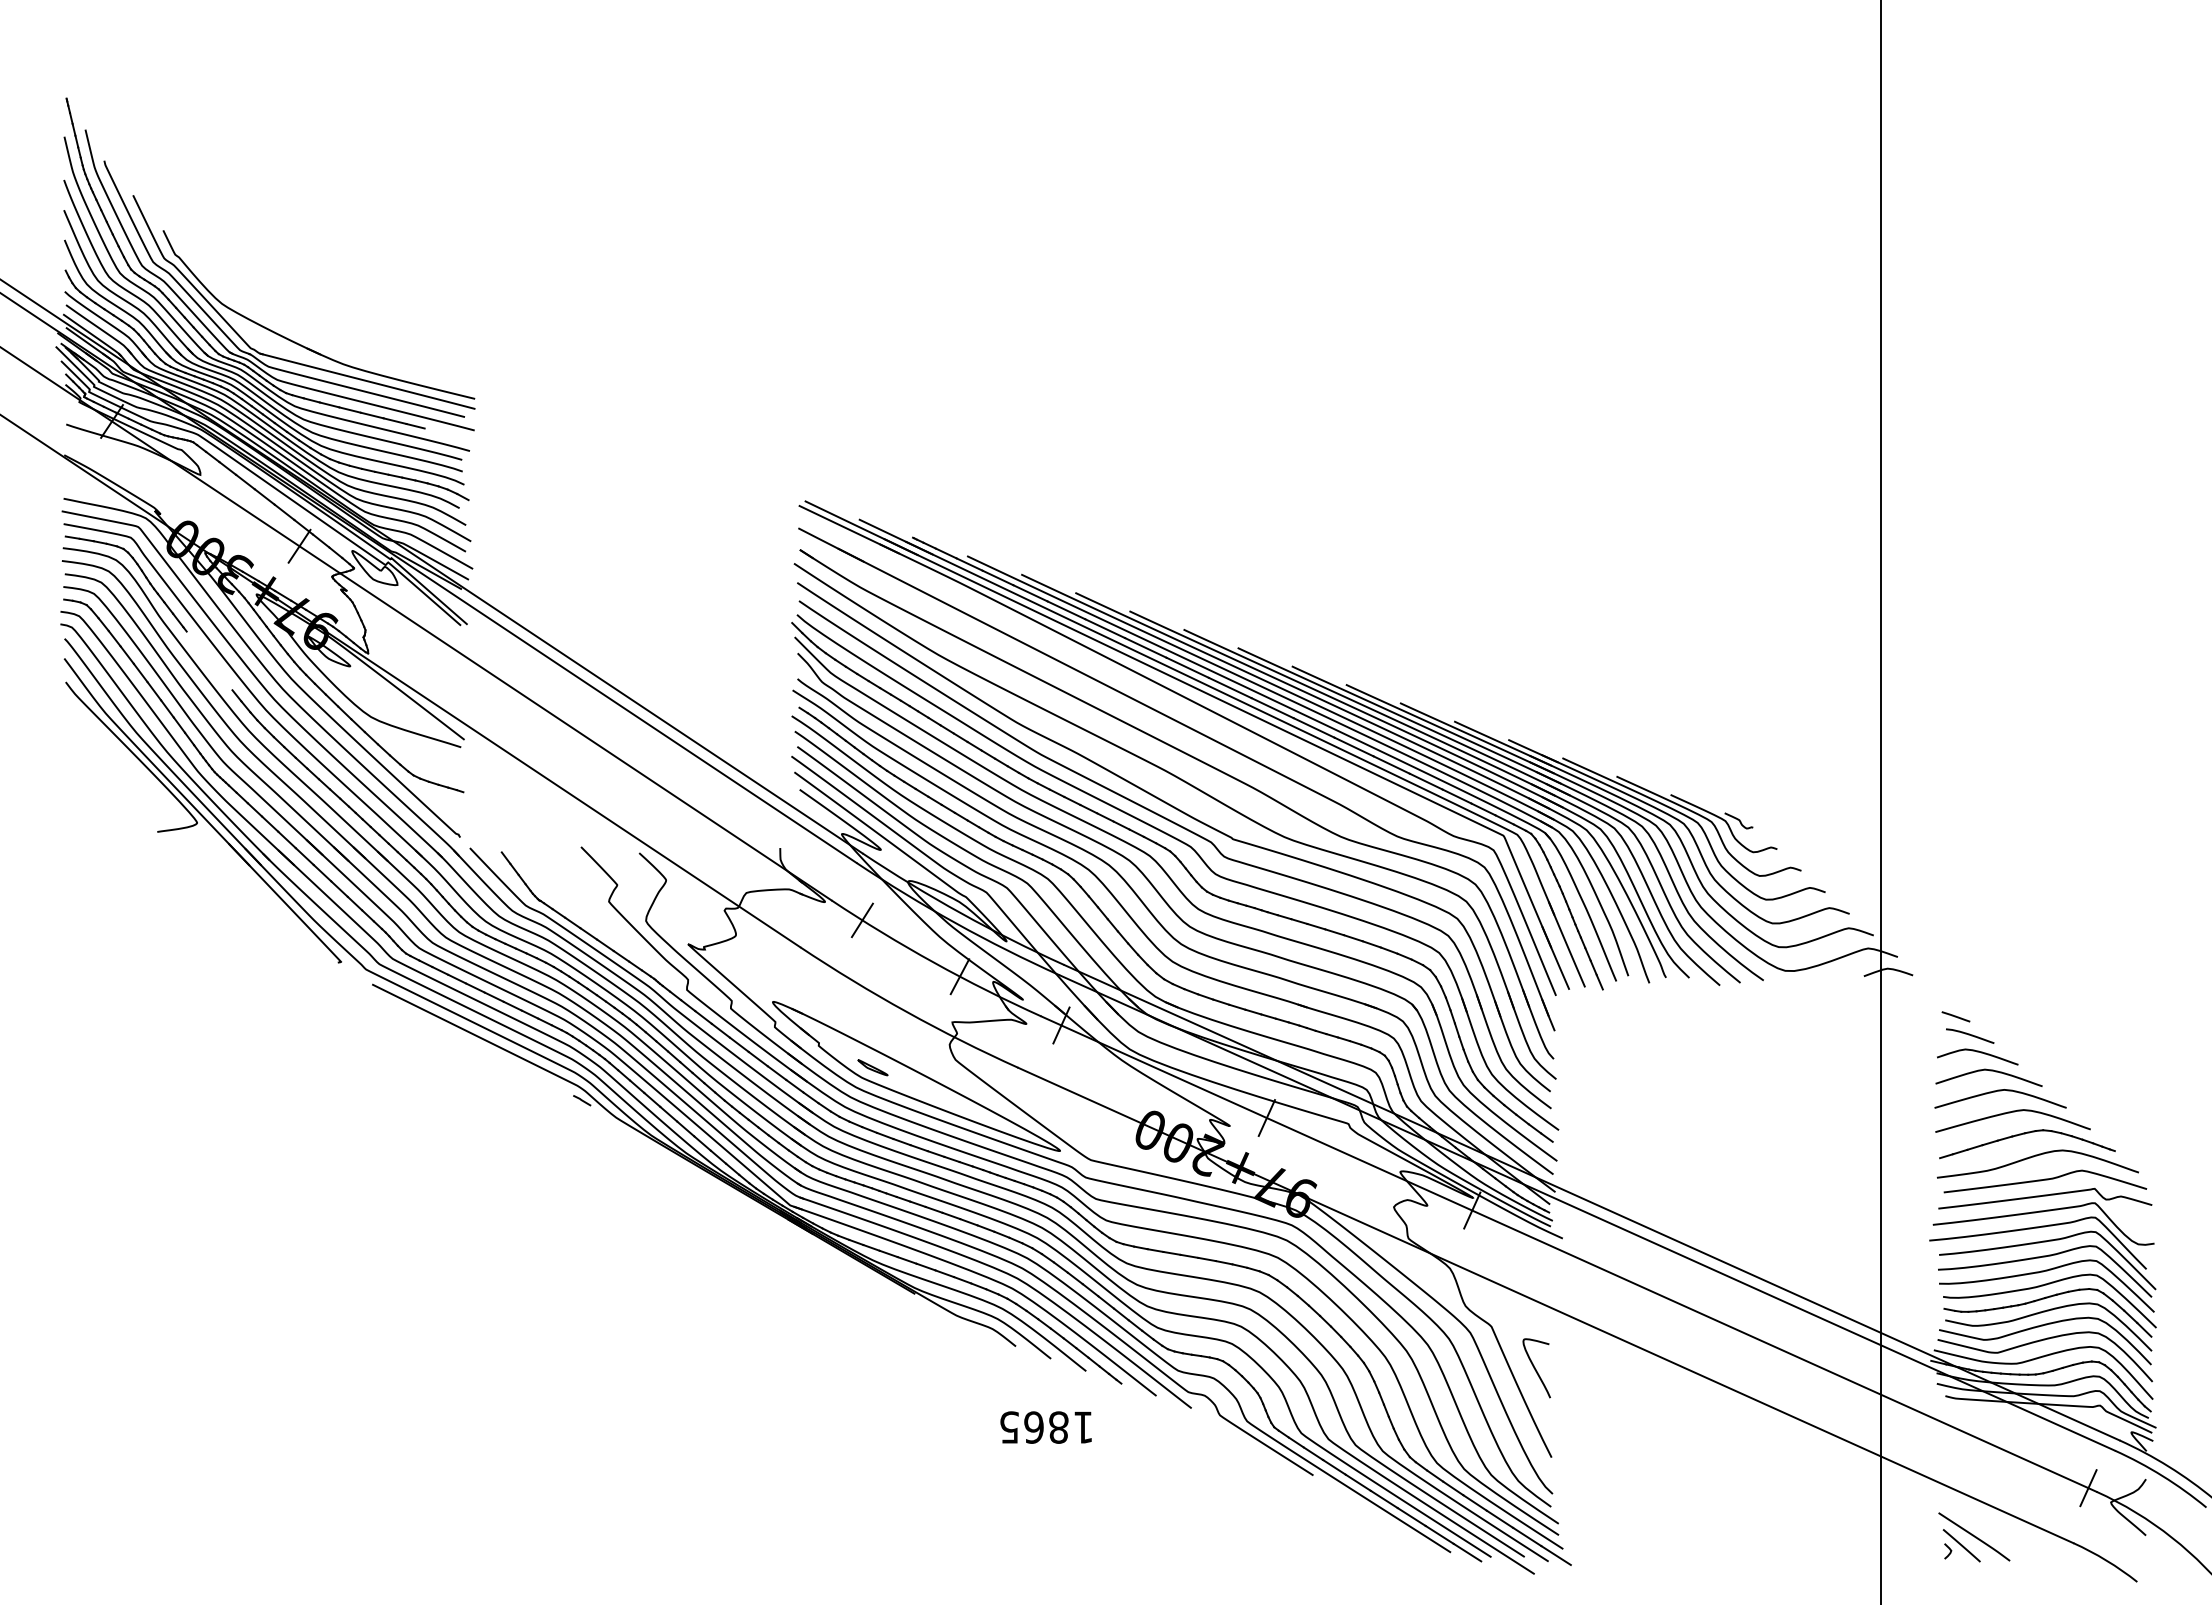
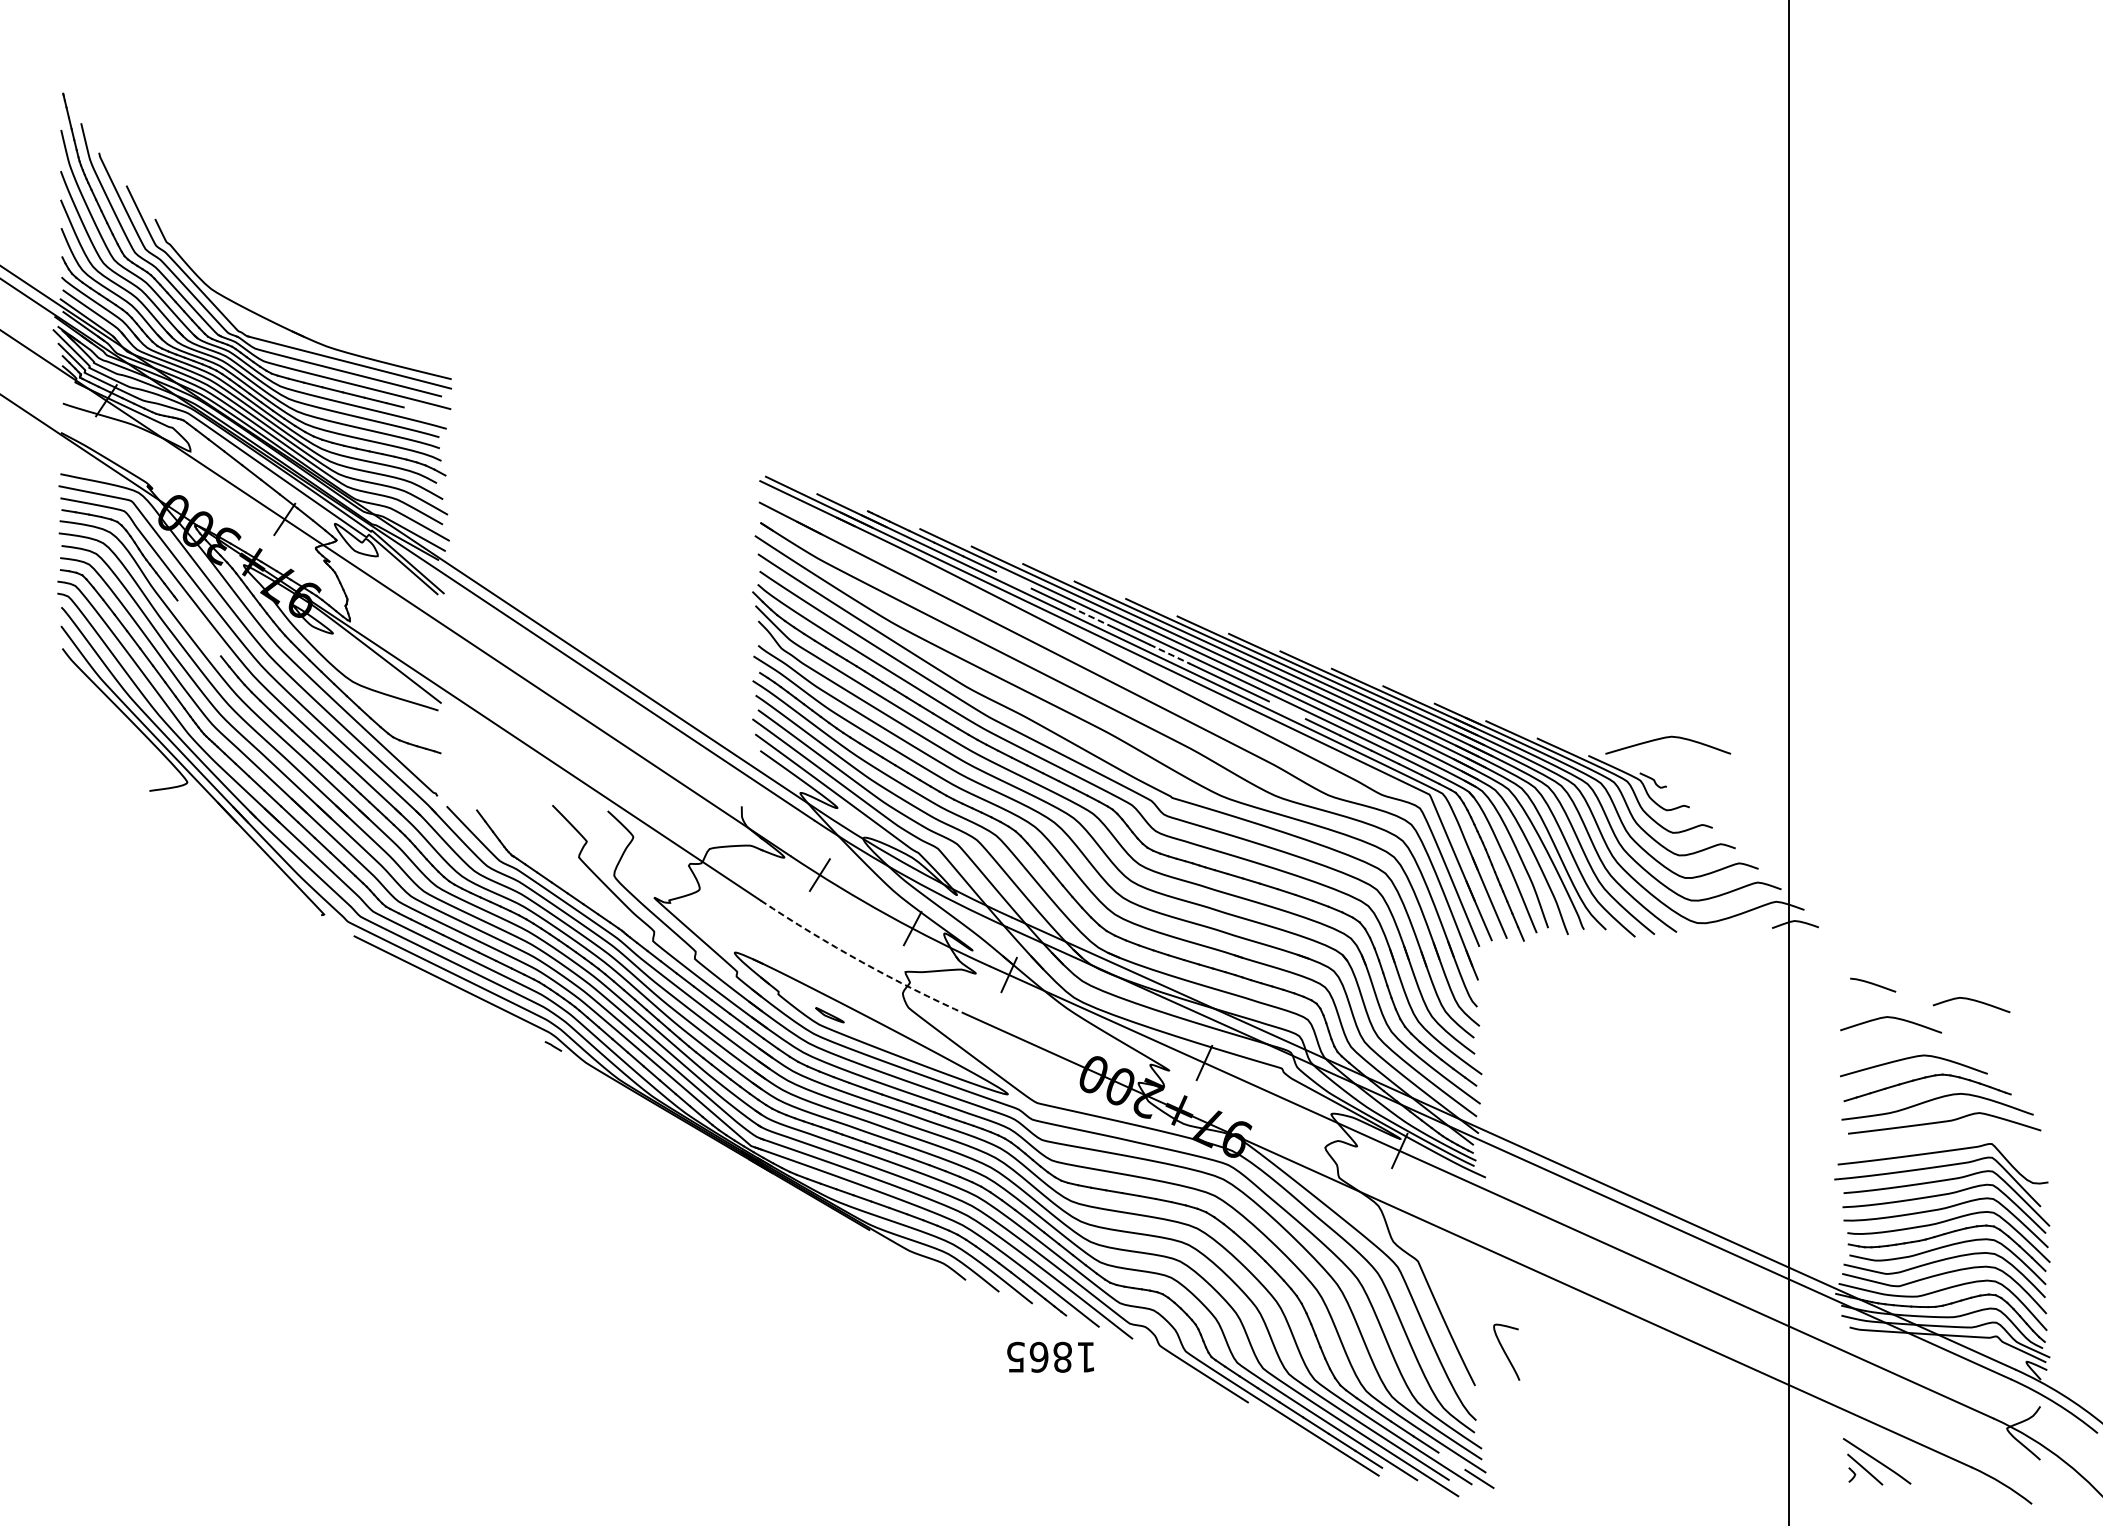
line: (1066, 610) -> (1013, 580), removed
line: (1145, 647) -> (1089, 615), solid -> dashed
line: (1230, 688) -> (1169, 654), solid -> dashed
line: (1353, 746) -> (1286, 709), removed
arc: (906, 1011) -> (861, 961), solid -> dashed
line: (1955, 1016) -> (1859, 966), removed
curve: (1977, 1052) -> (1971, 1000), moved
curve: (2000, 1091) -> (1668, 738), moved
curve: (2045, 1196) -> (1944, 1137), removed
curve: (1535, 1368) -> (1505, 1352), moved
text: (1045, 1427) -> (1050, 1357), moved
line: (2088, 1488) -> (1985, 1415), removed
line: (1527, 1536) -> (1452, 1460), removed
line: (1467, 1552) -> (1395, 1476), removed

